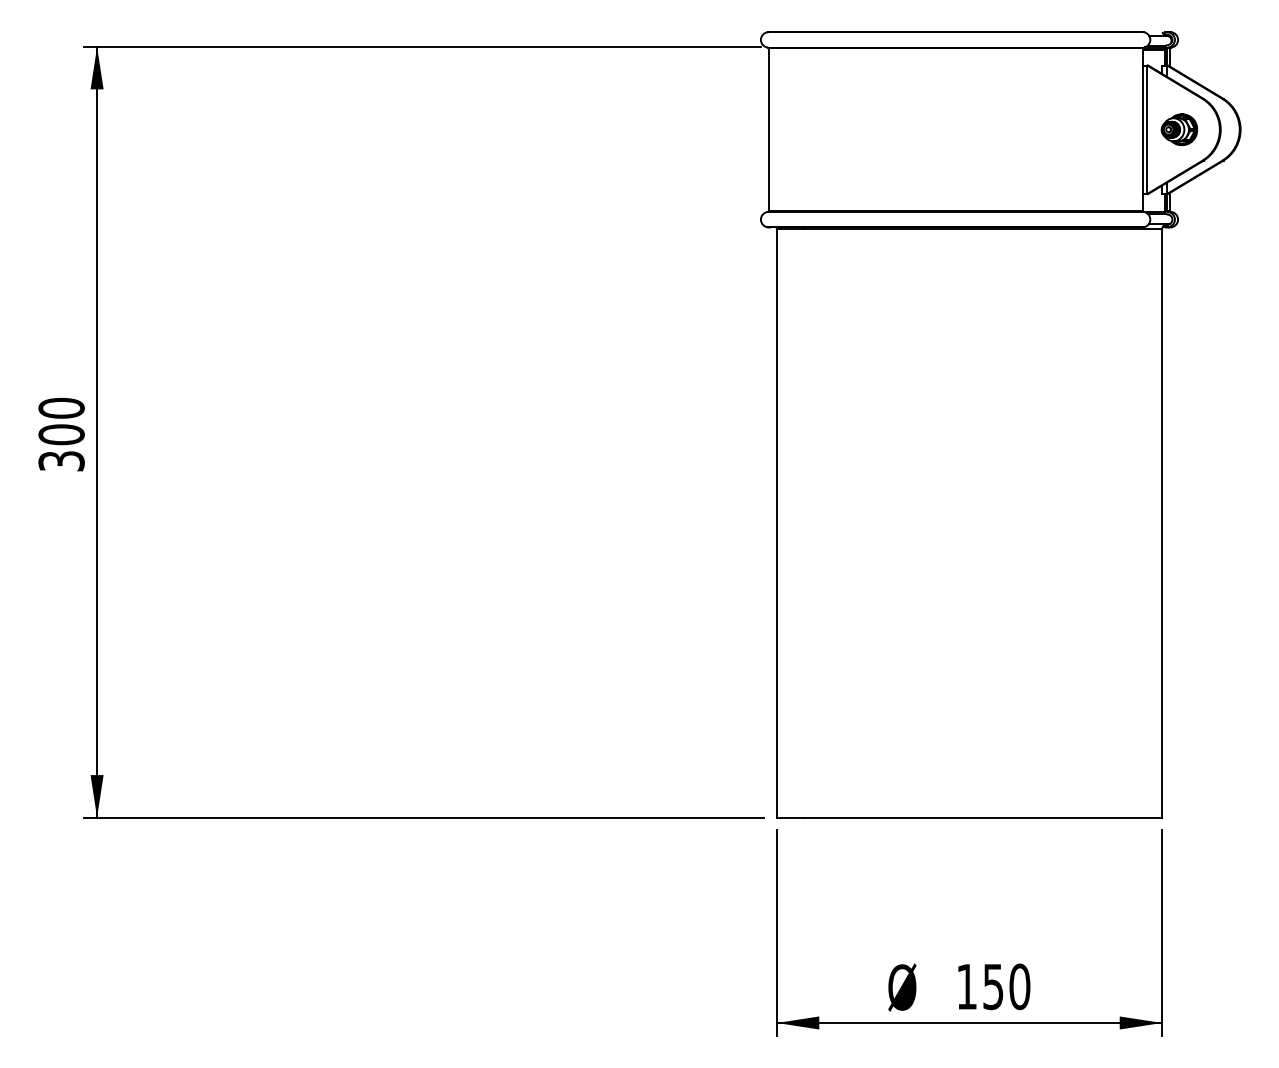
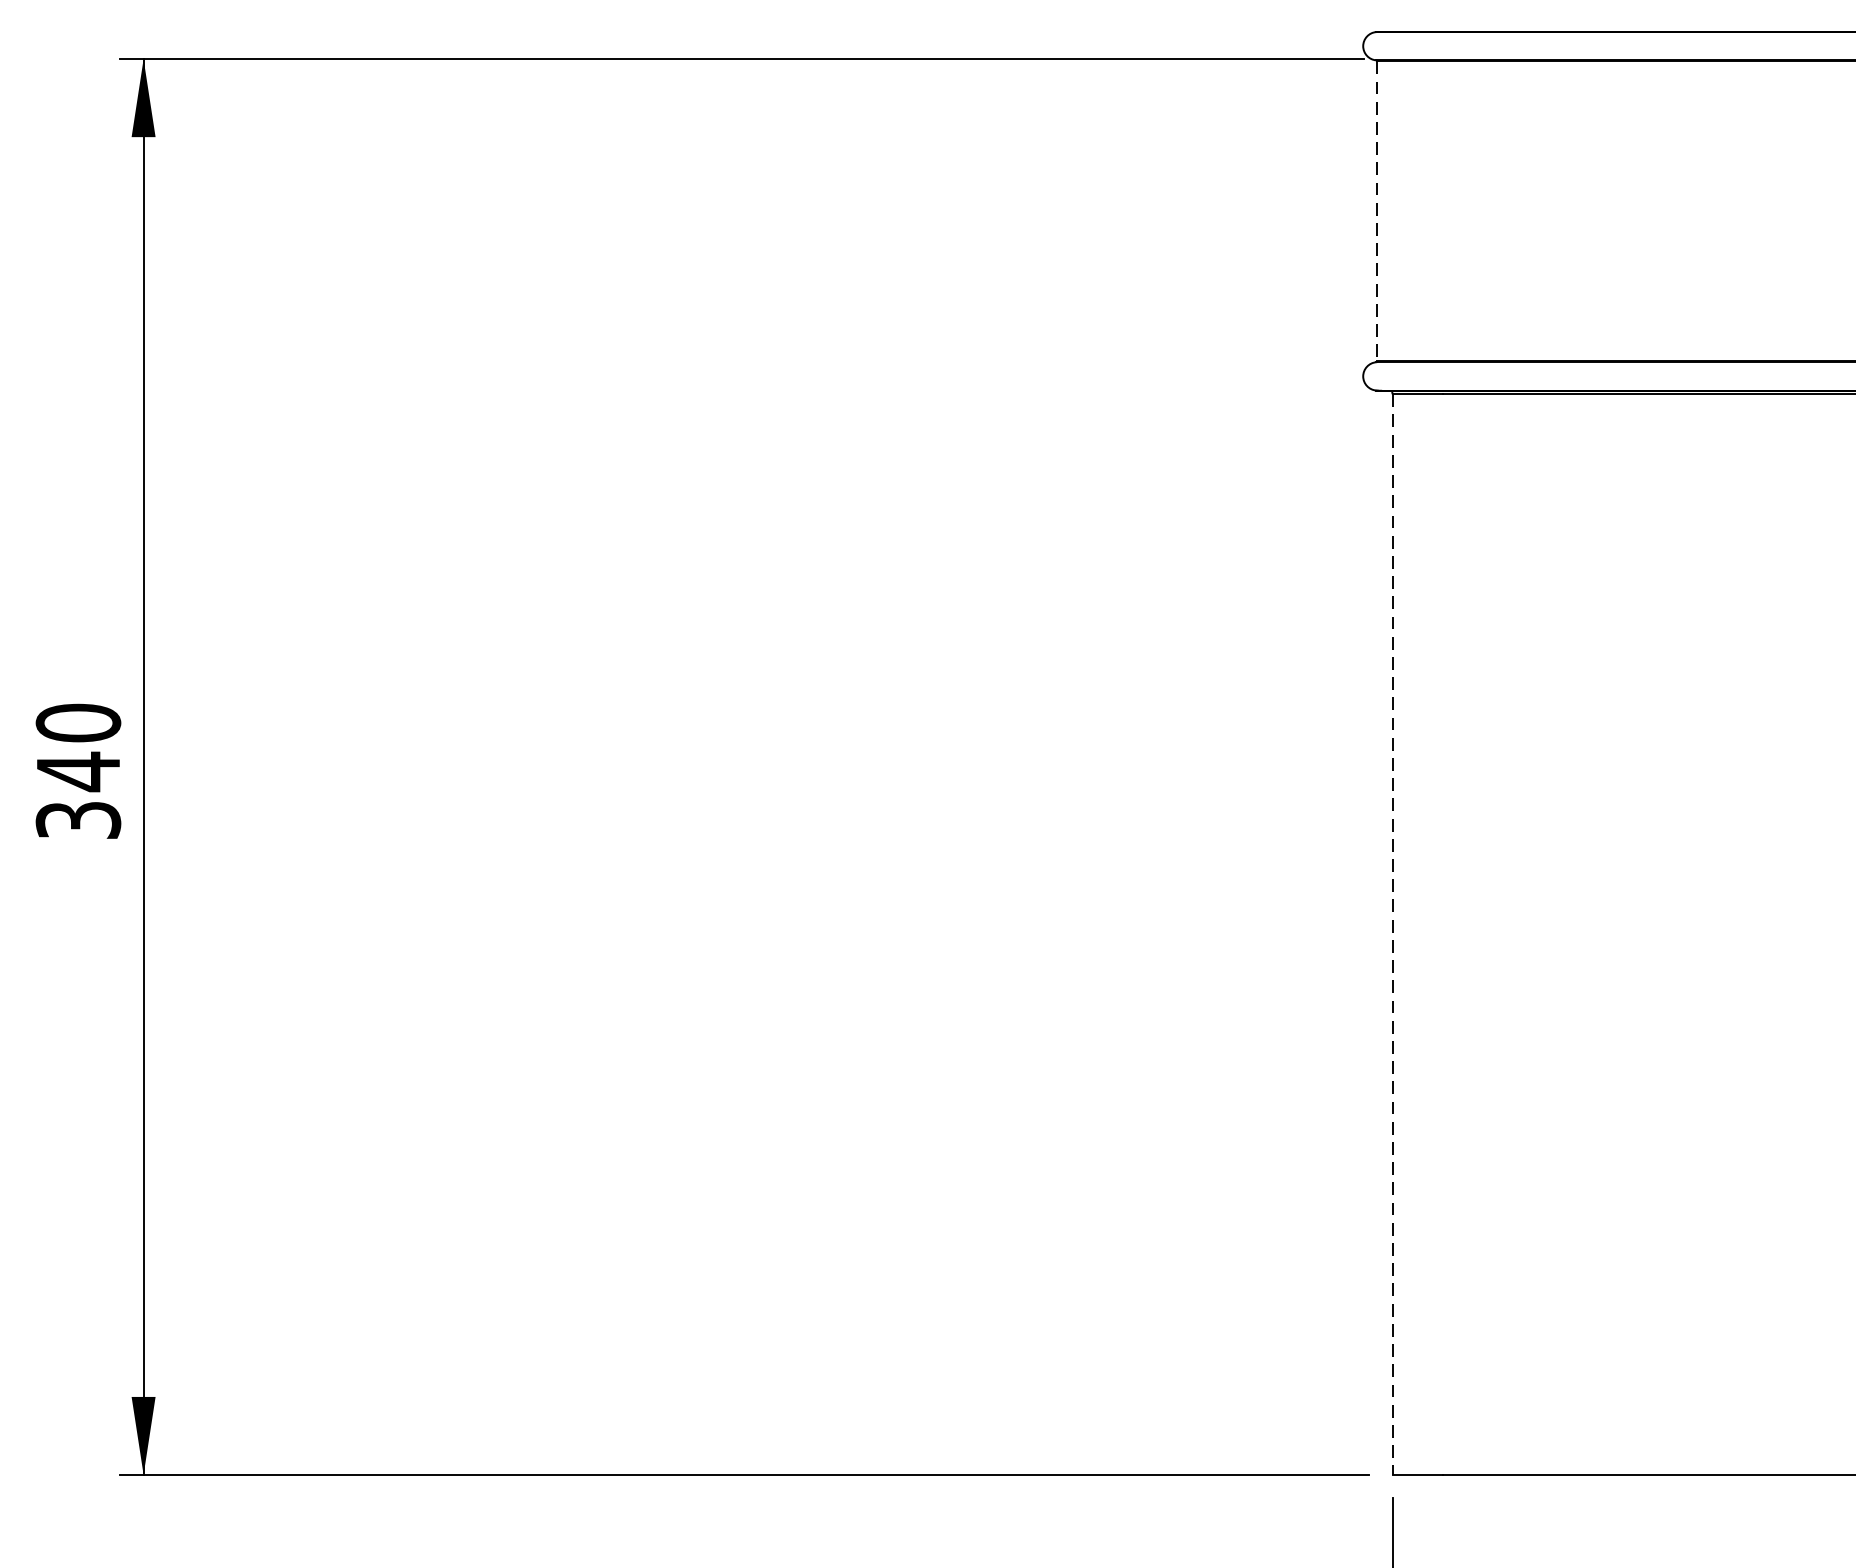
line: (768, 129) -> (1377, 210), solid -> dashed
text: (61, 434) -> (78, 771), 300 -> 340
line: (776, 523) -> (1391, 934), solid -> dashed

